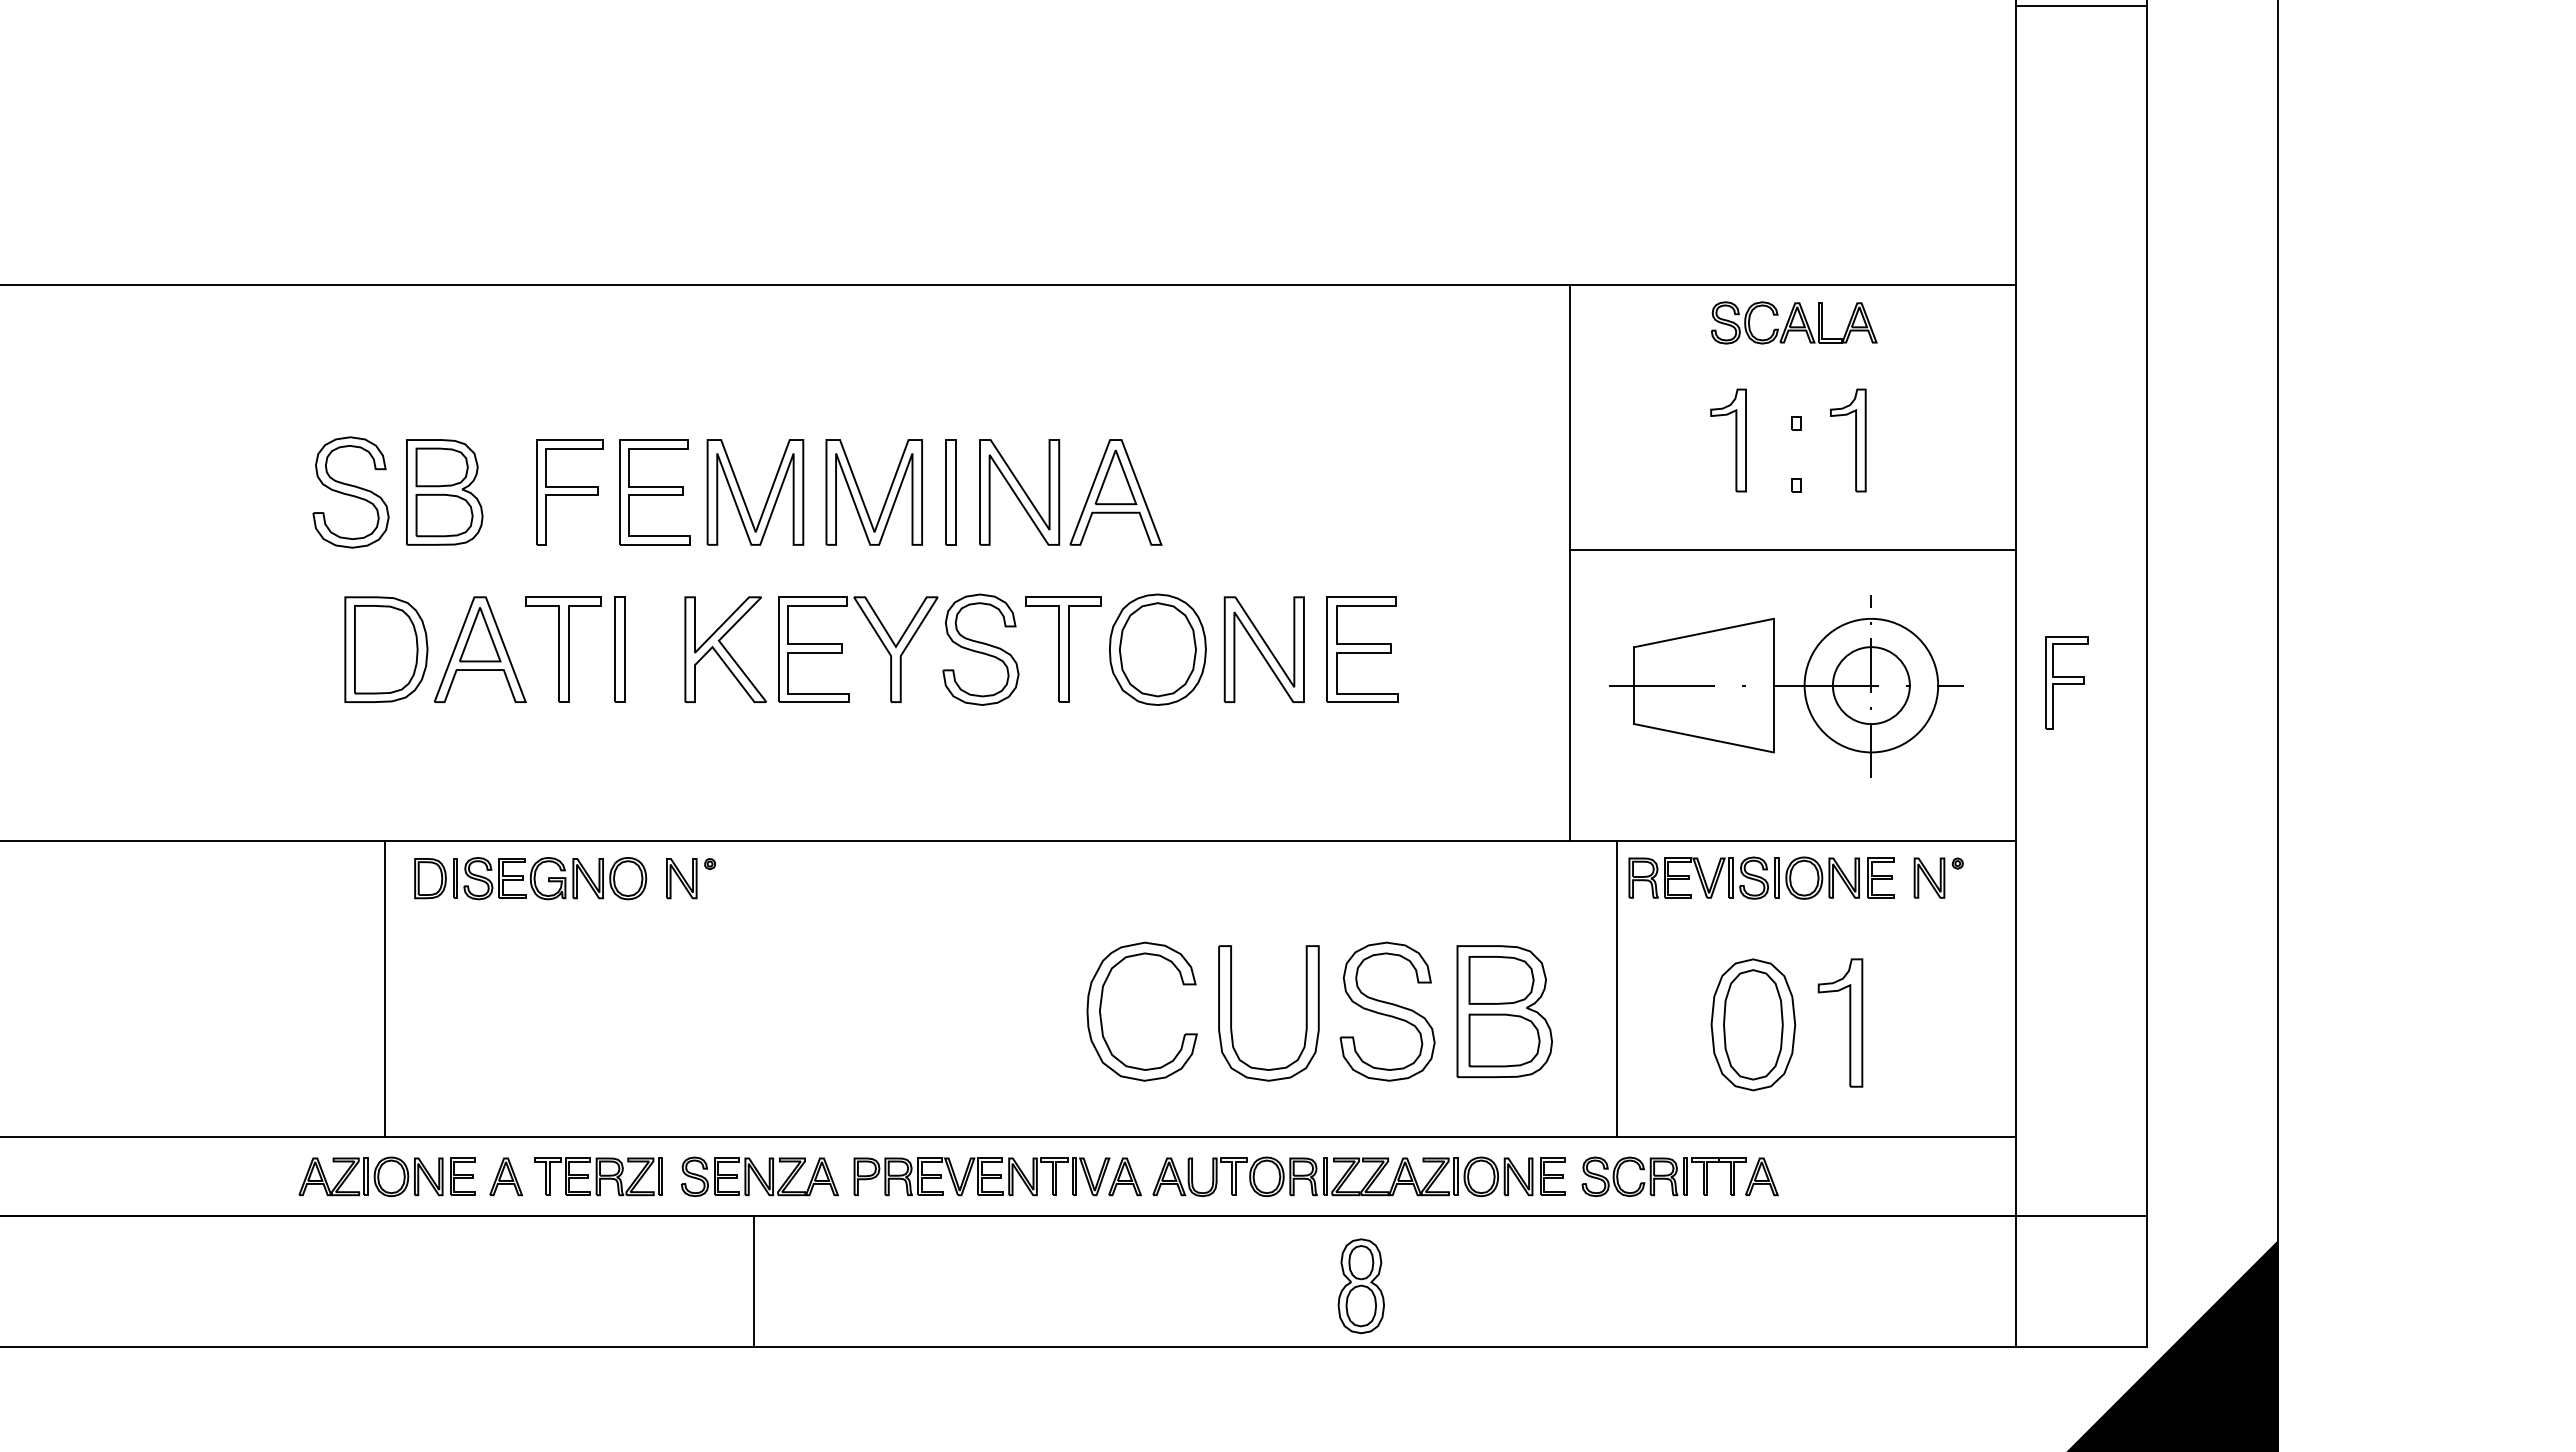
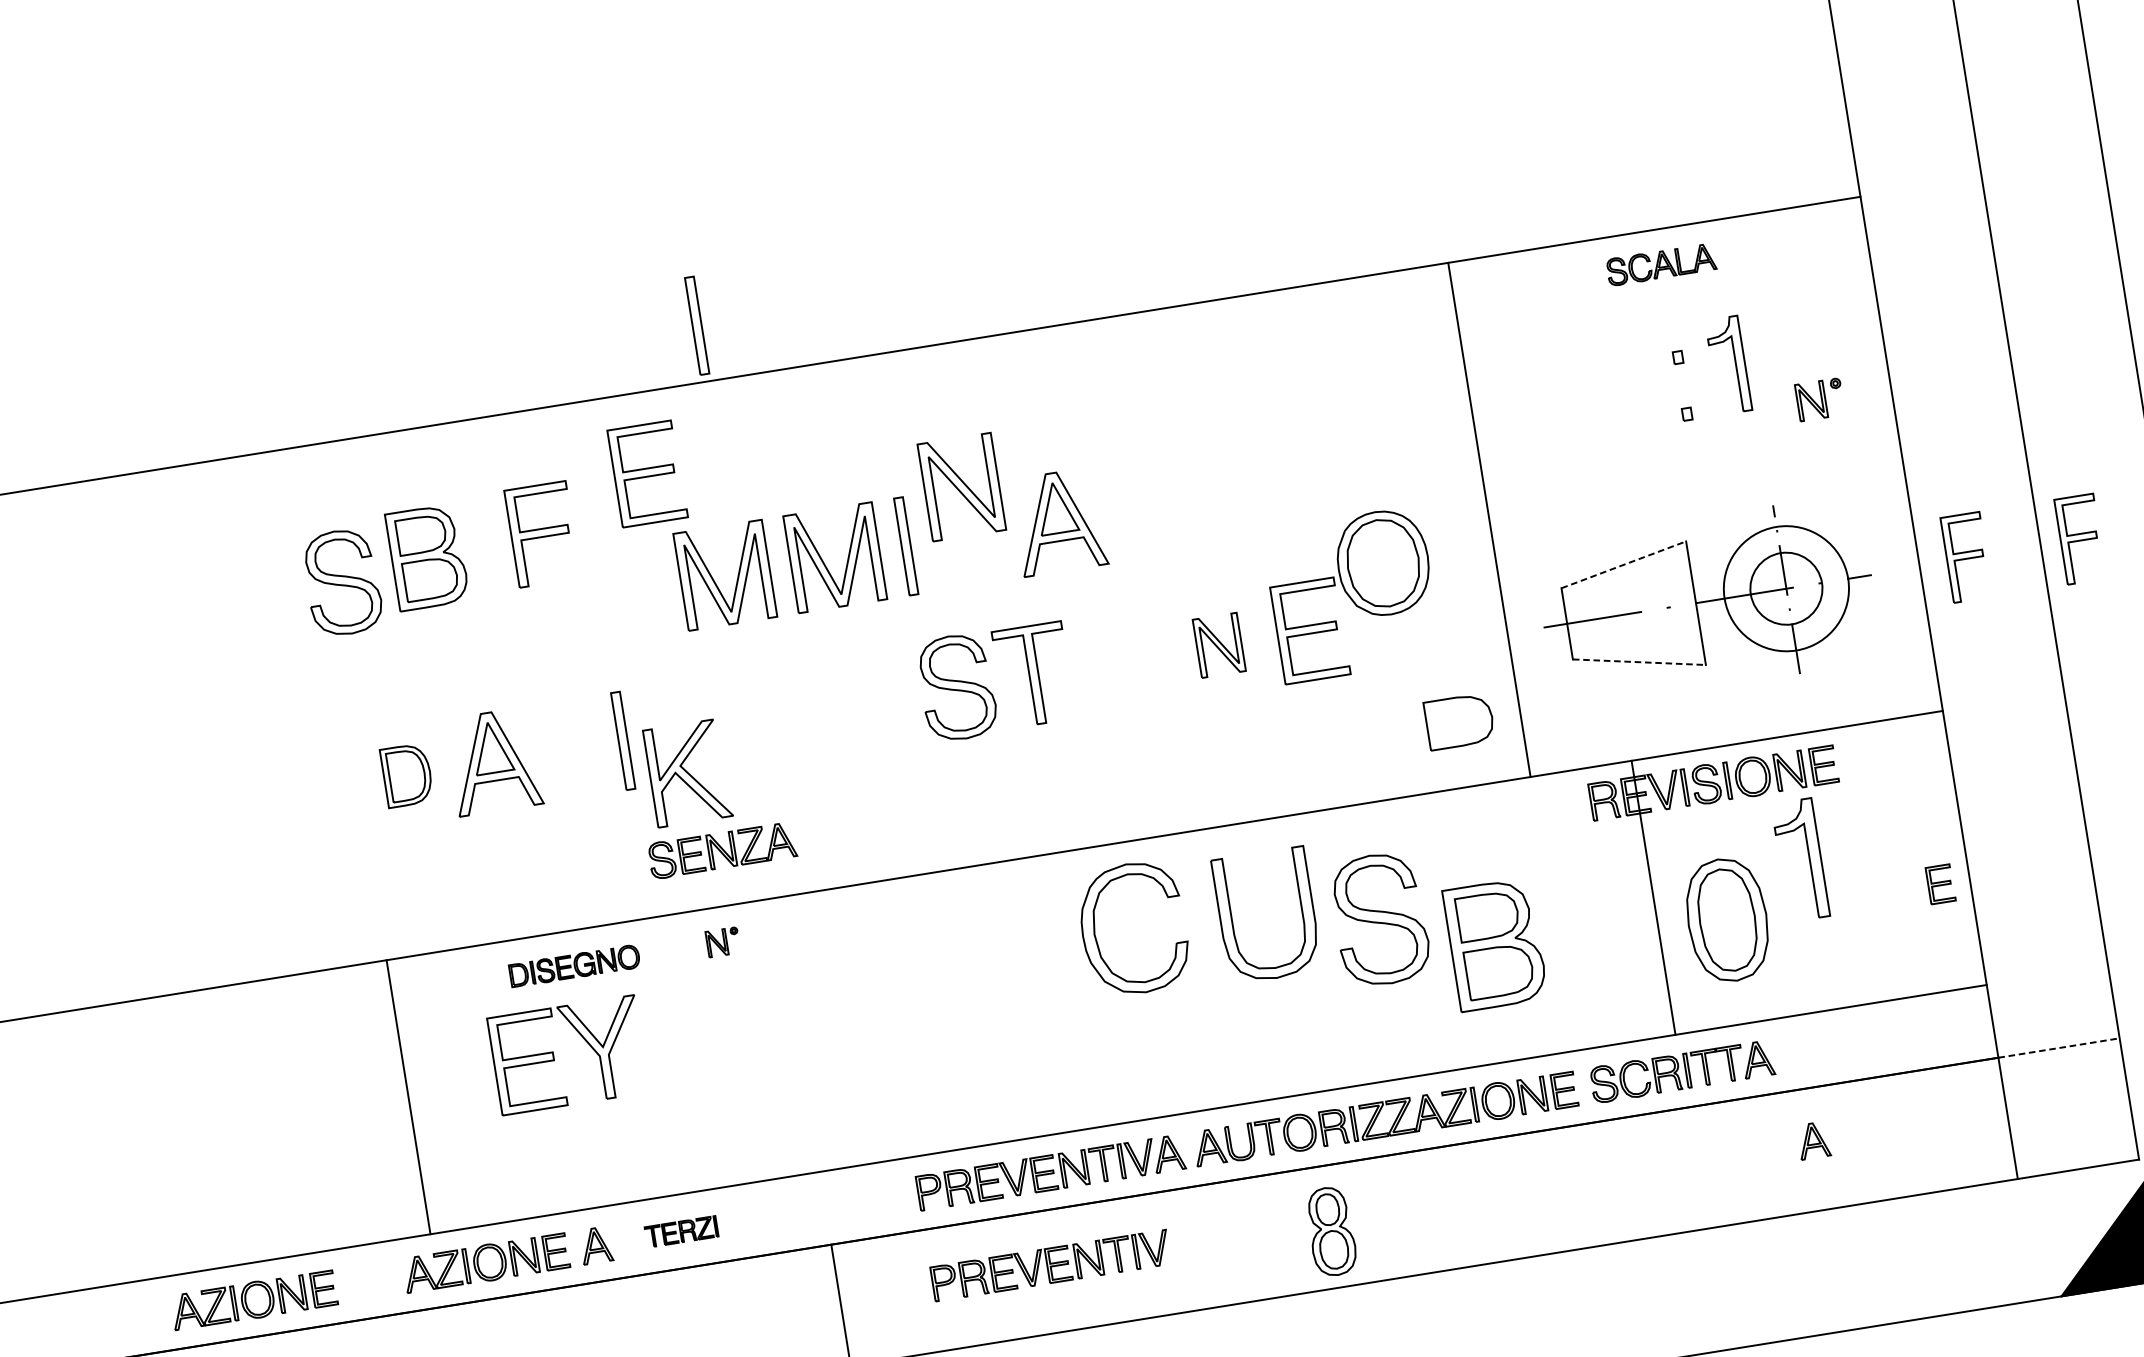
part: (767, 224) -> (696, 325), added
part: (1794, 322) -> (1661, 264), size x0.7
part: (1735, 440) -> (1624, 382), removed
part: (350, 492) -> (342, 582), moved
part: (444, 492) -> (427, 557), moved
part: (569, 492) -> (542, 534), moved
part: (654, 492) -> (647, 474), moved
part: (1019, 492) -> (961, 487), moved
line: (1792, 550) -> (1693, 475), removed
line: (1704, 632) -> (1624, 564), solid -> dashed
part: (386, 649) -> (407, 775), size x0.6
part: (563, 649) -> (570, 749), removed
part: (725, 649) -> (687, 773), moved
part: (842, 649) -> (553, 1057), moved
part: (1157, 649) -> (1382, 563), moved
part: (1263, 649) -> (1218, 645), size x0.6
part: (2189, 682) -> (2080, 538), added
line: (1704, 738) -> (1639, 662), solid -> dashed
part: (1504, 770) -> (1459, 721), added
part: (1938, 877) -> (1819, 399), moved
part: (530, 878) -> (574, 965), size x0.6
part: (691, 878) -> (723, 942), size x0.7
line: (384, 988) -> (408, 1096), moved
line: (1617, 988) -> (1653, 897), moved
part: (1387, 1011) -> (1380, 919), moved
part: (1101, 1013) -> (1096, 936), moved
part: (1231, 1013) -> (1232, 921), moved
part: (1849, 1022) -> (1808, 858), moved
part: (1983, 1022) -> (1940, 883), added
part: (135, 1176) -> (253, 1300), added
part: (598, 1176) -> (681, 1231), size x0.6
part: (759, 1176) -> (721, 850), moved
line: (2081, 1215) -> (2059, 1047), solid -> dashed
part: (1806, 1271) -> (1813, 1140), added
part: (981, 1274) -> (1050, 1265), added
part: (1360, 1286) -> (1330, 1231), moved

